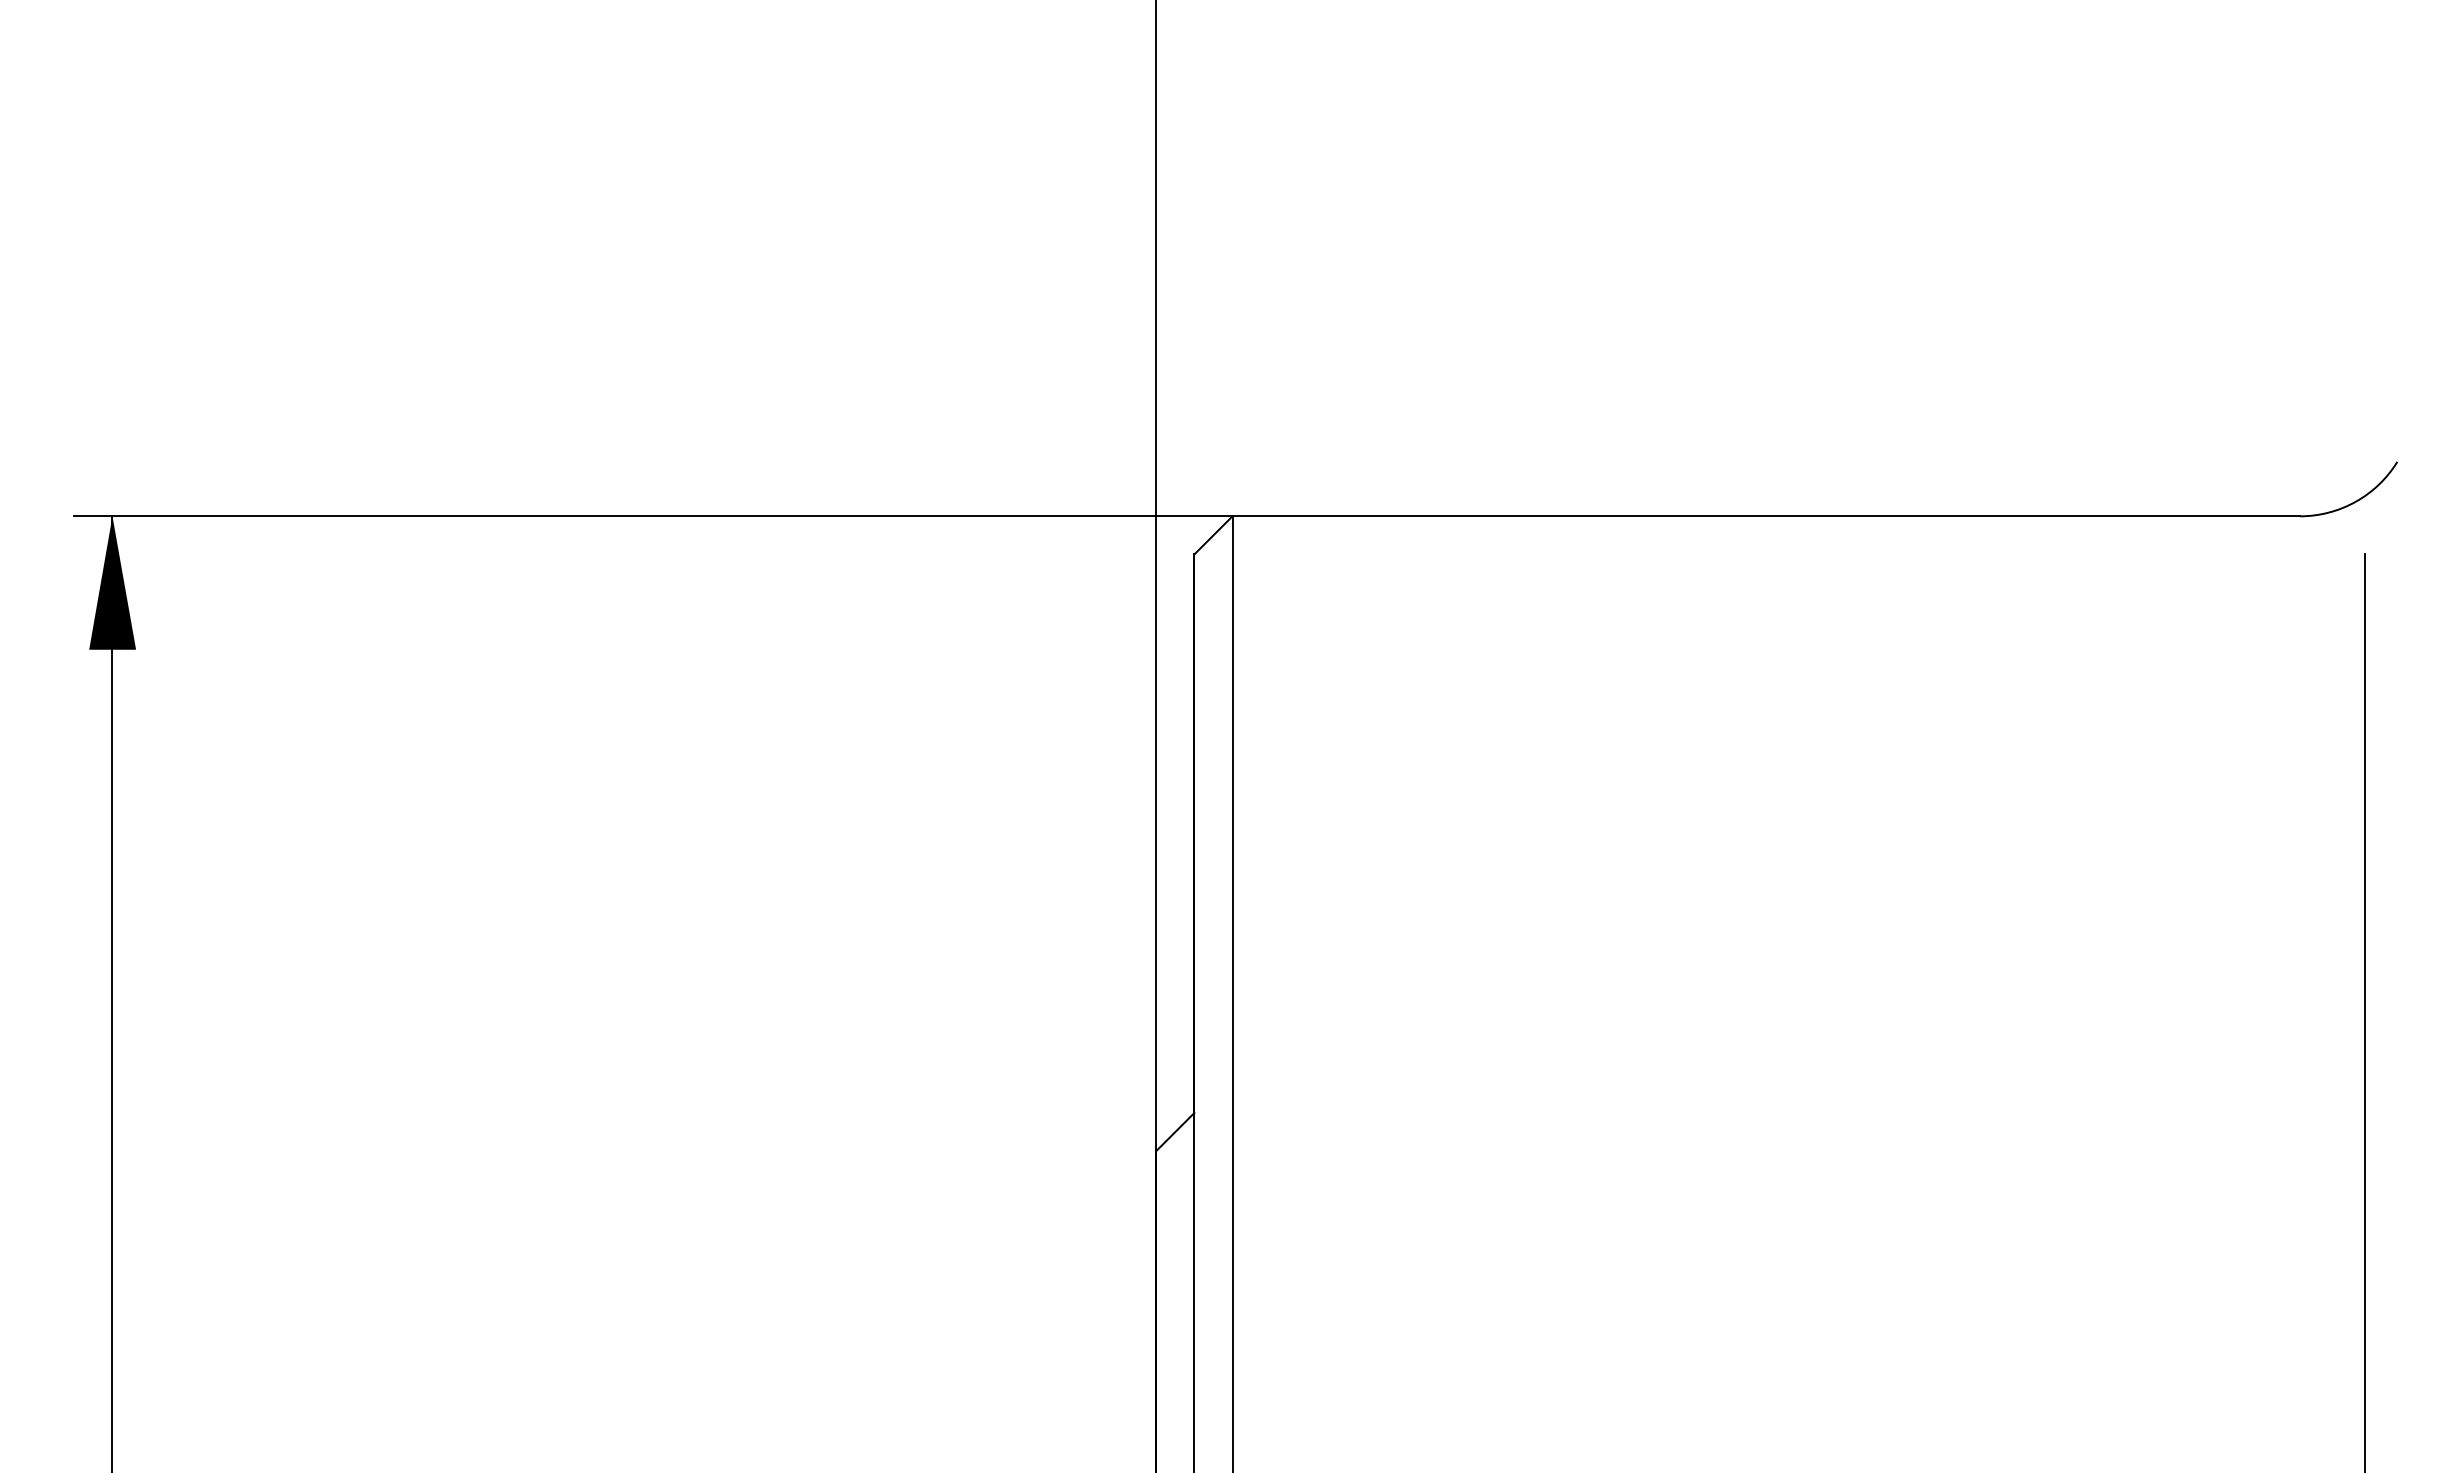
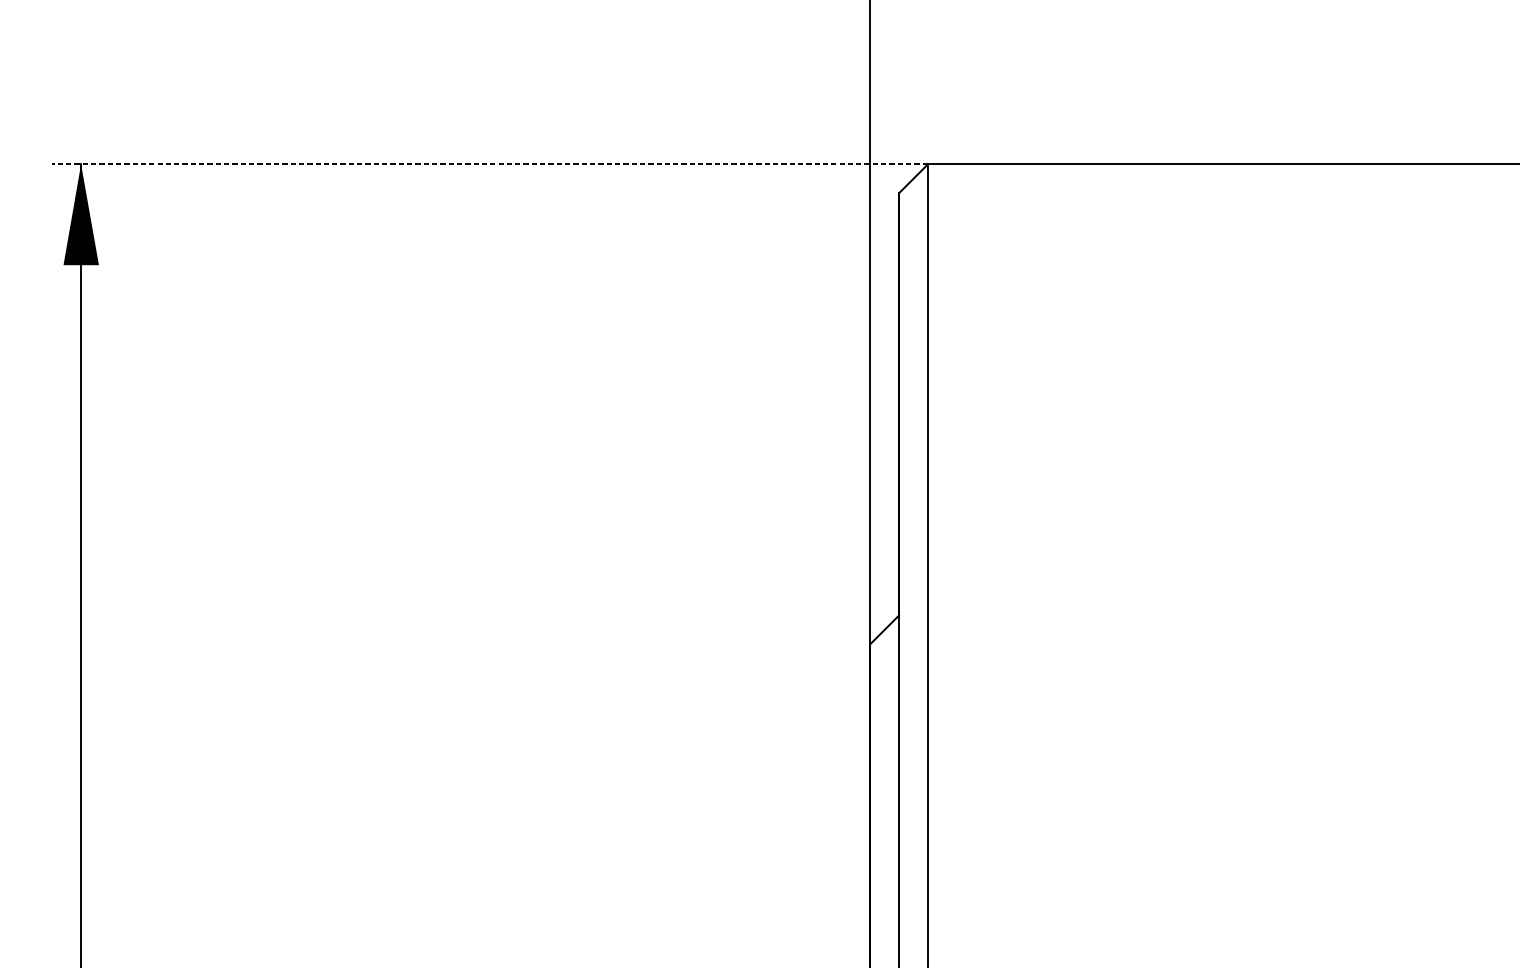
line: (652, 516) -> (489, 164), solid -> dashed

